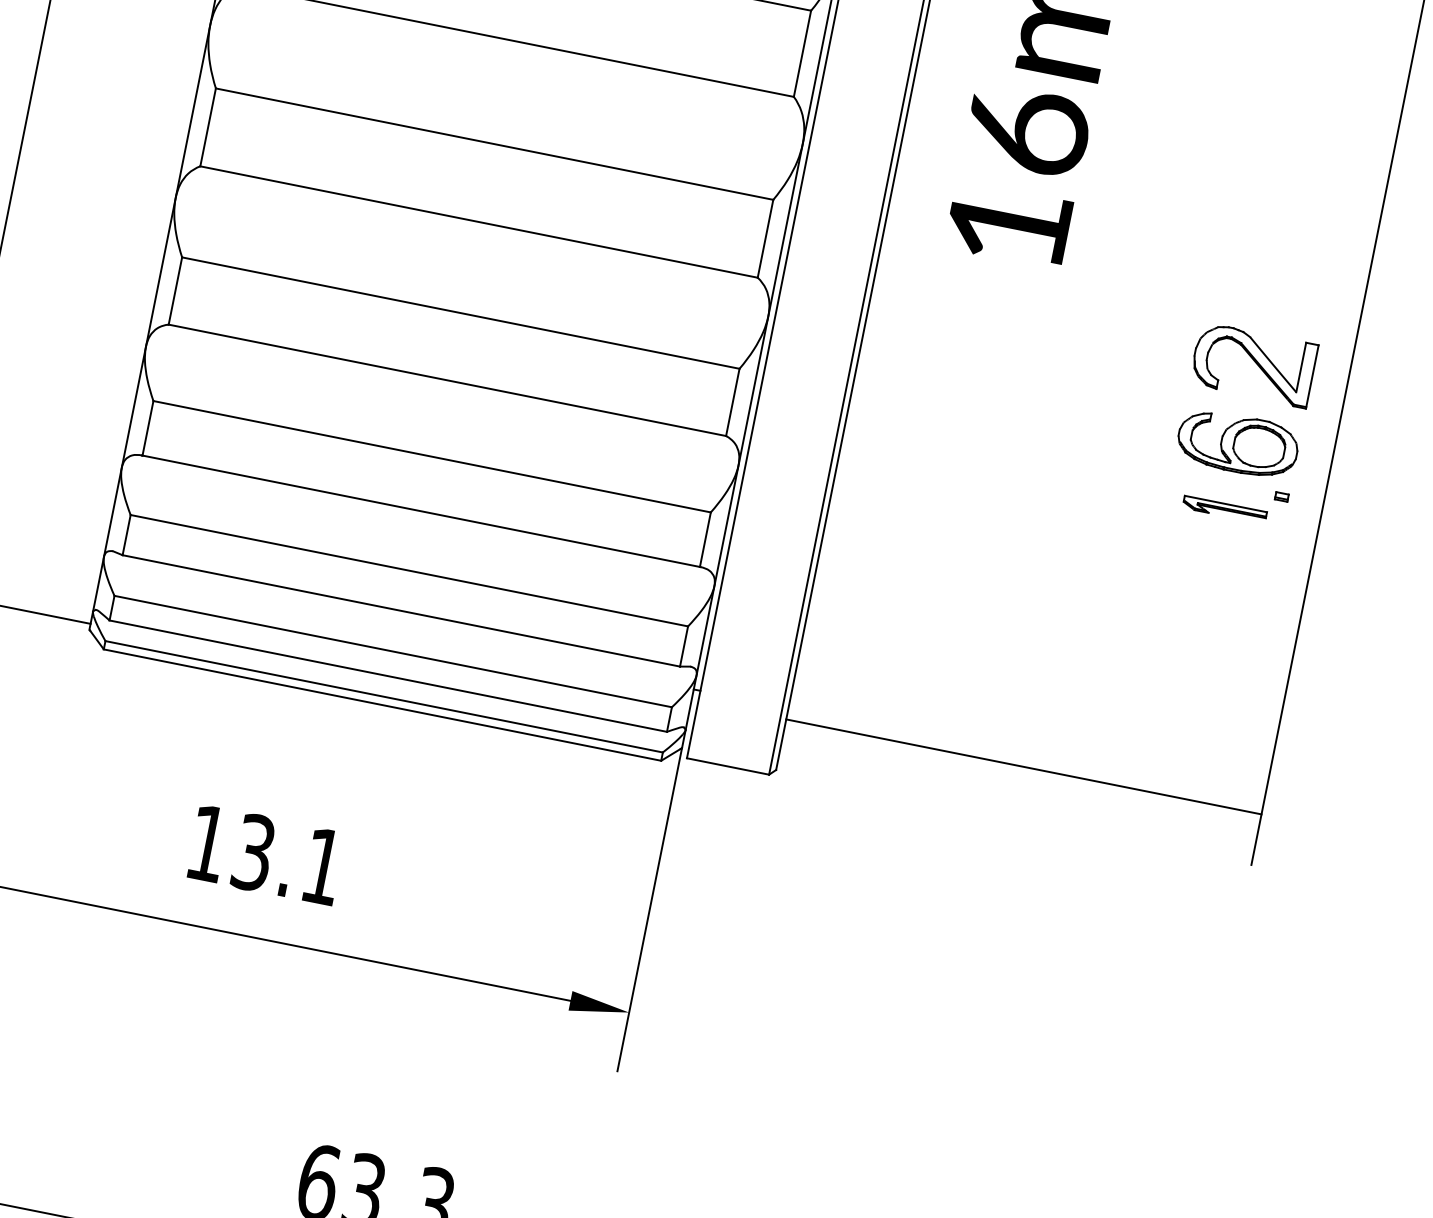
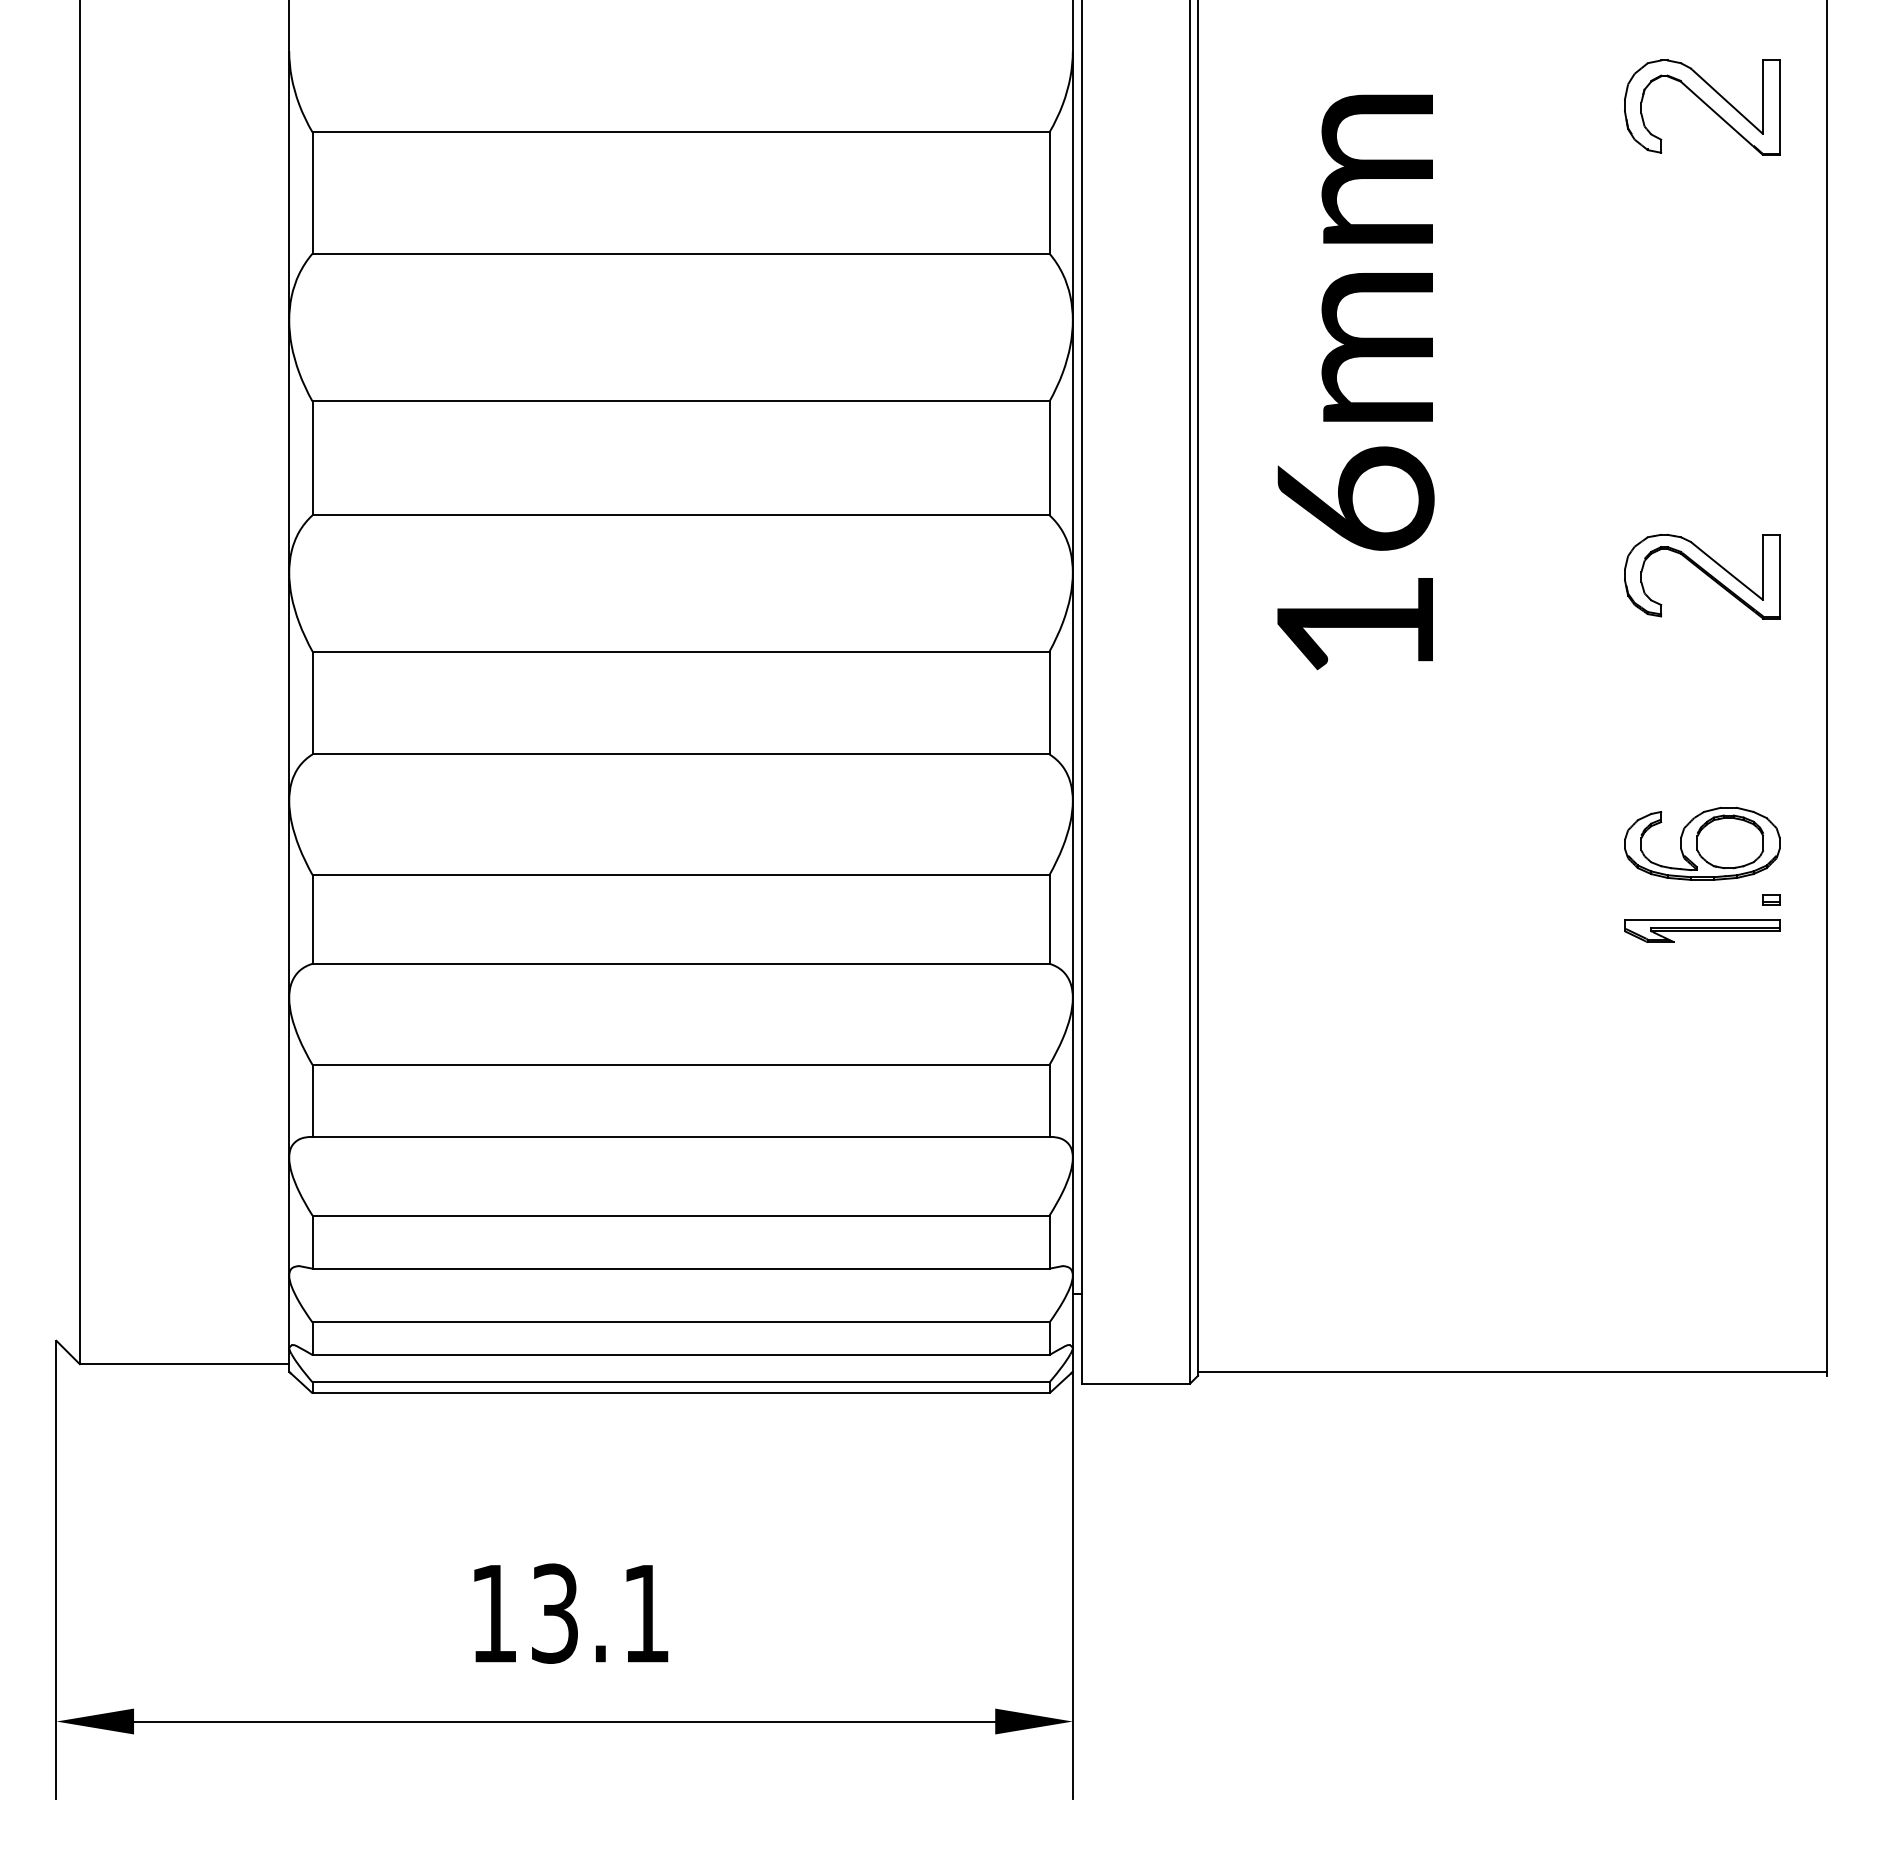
part: (1253, 365) -> (1702, 576), moved
part: (1224, 509) -> (1702, 930), size x1.43
line: (1024, 766) -> (1512, 1371), moved

